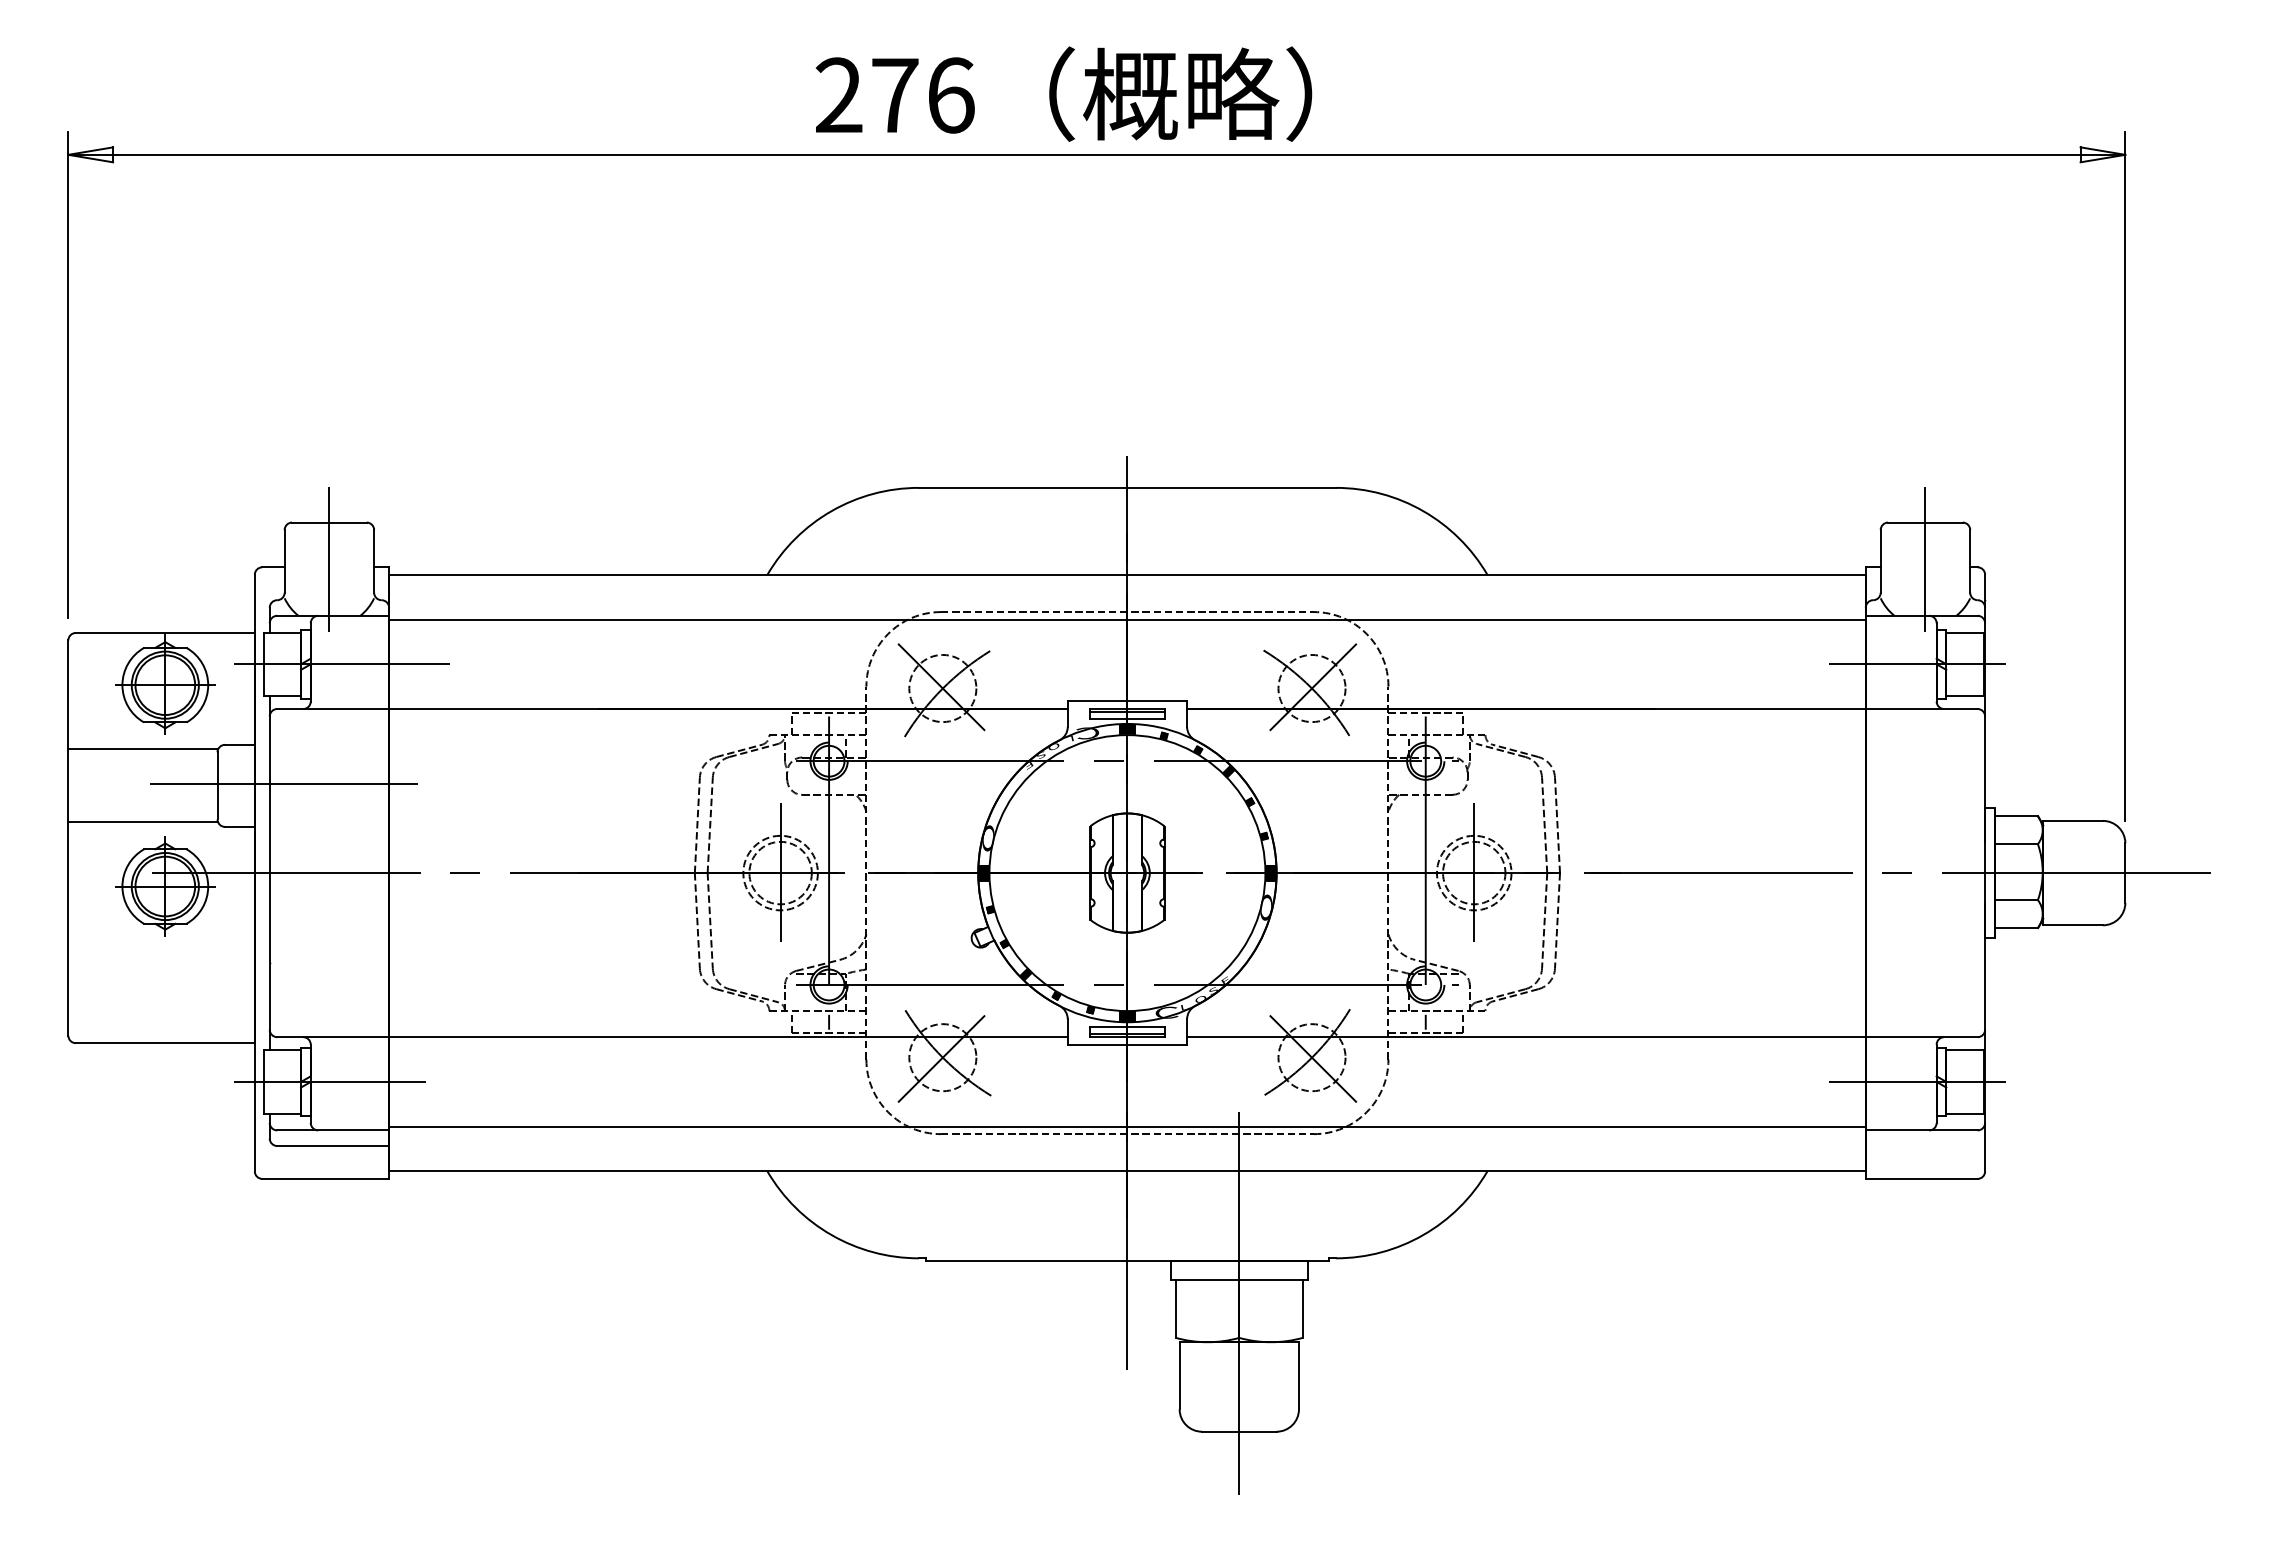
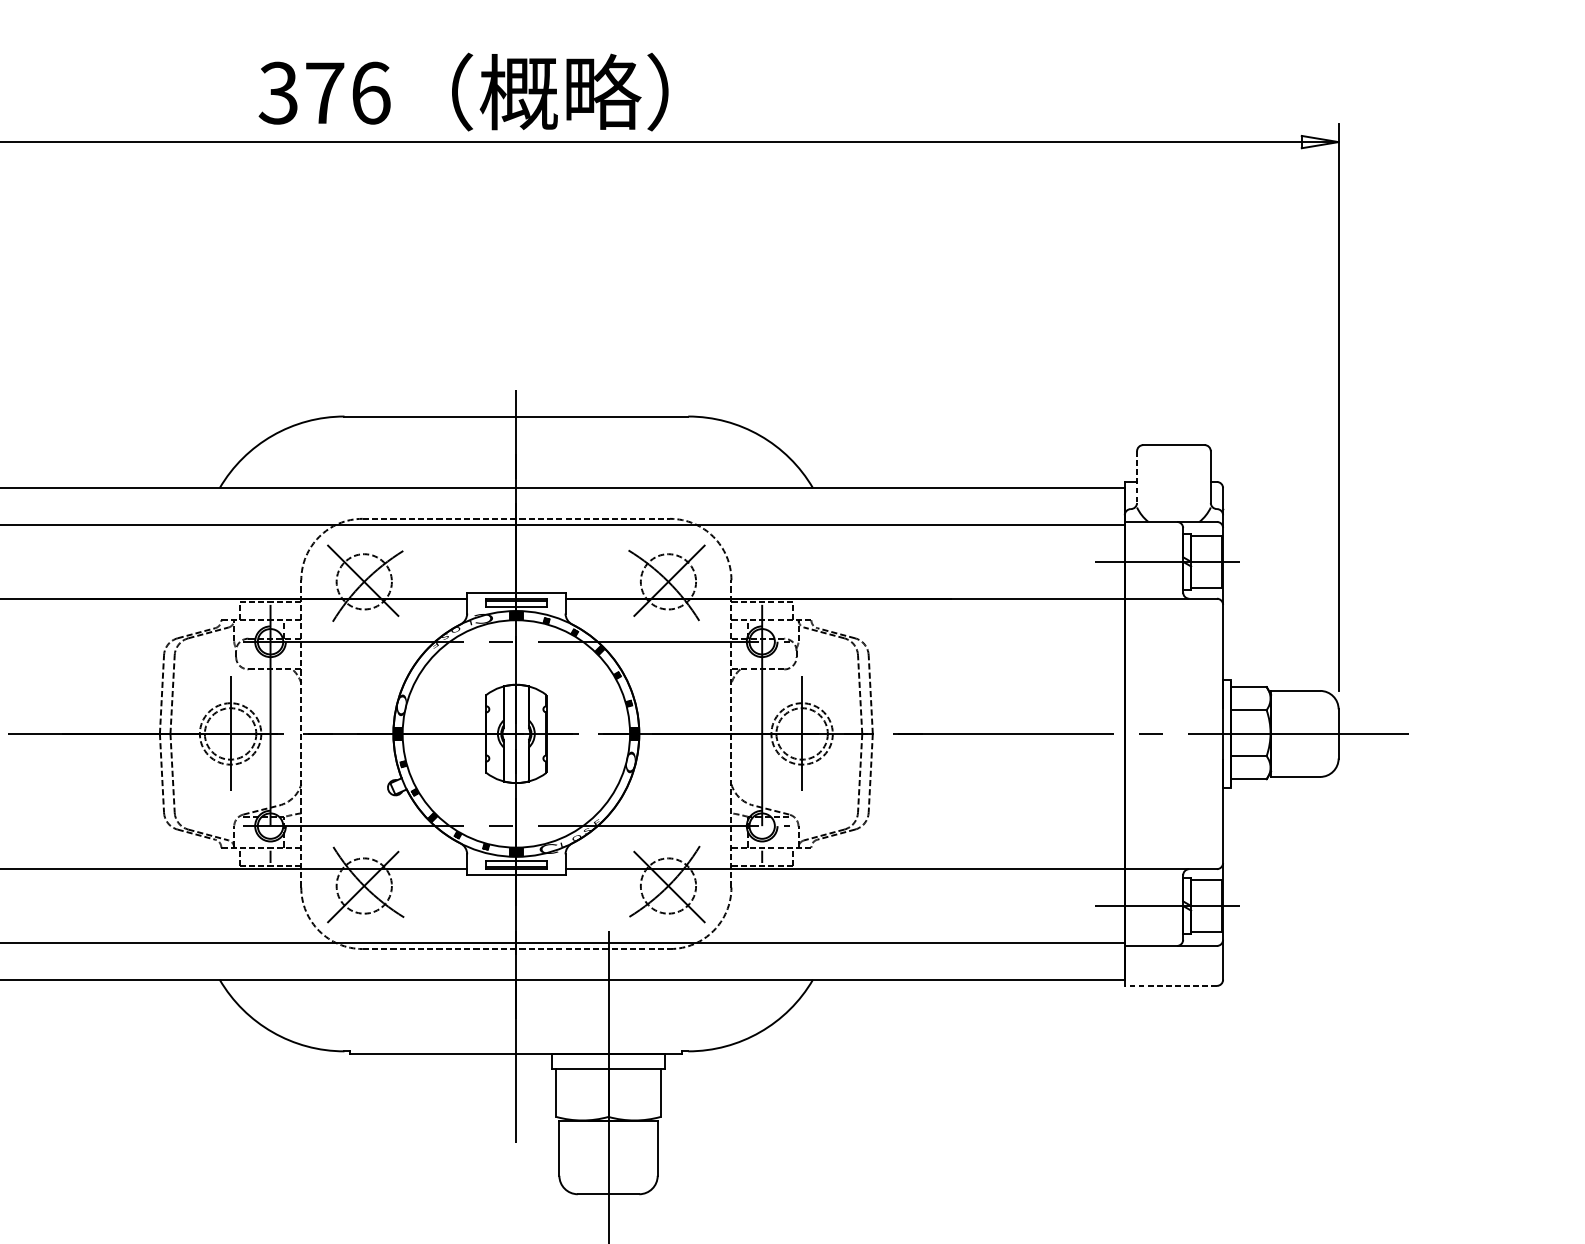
text: (838, 95) -> (278, 93), 276 -> 376
line: (1925, 559) -> (1173, 475), removed
line: (1880, 561) -> (1136, 477), solid -> dashed
line: (1921, 1178) -> (1170, 985), solid -> dashed

